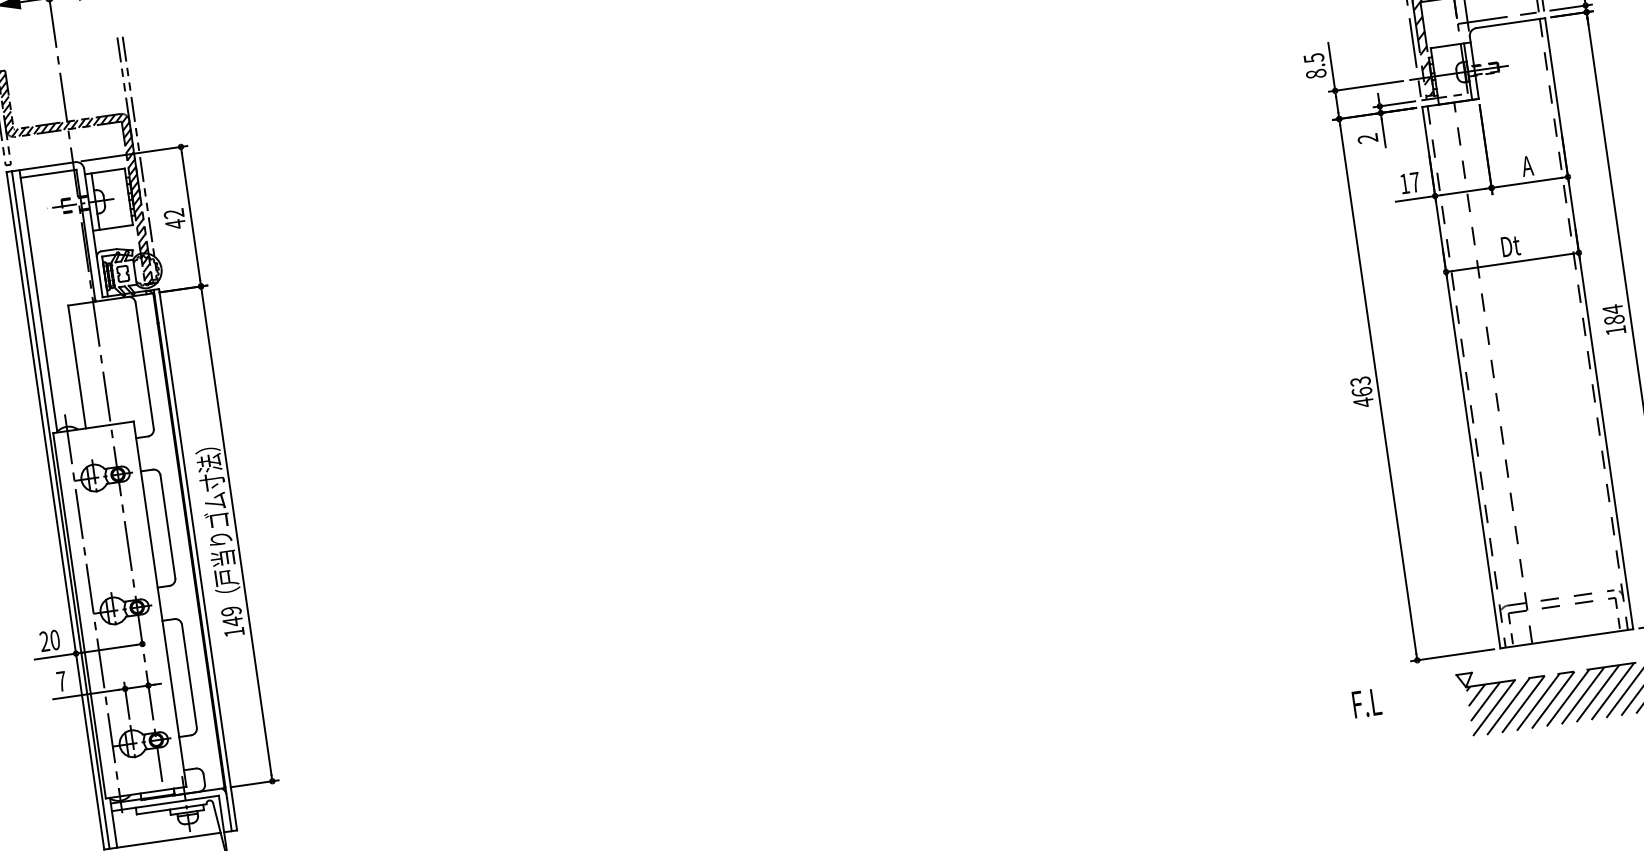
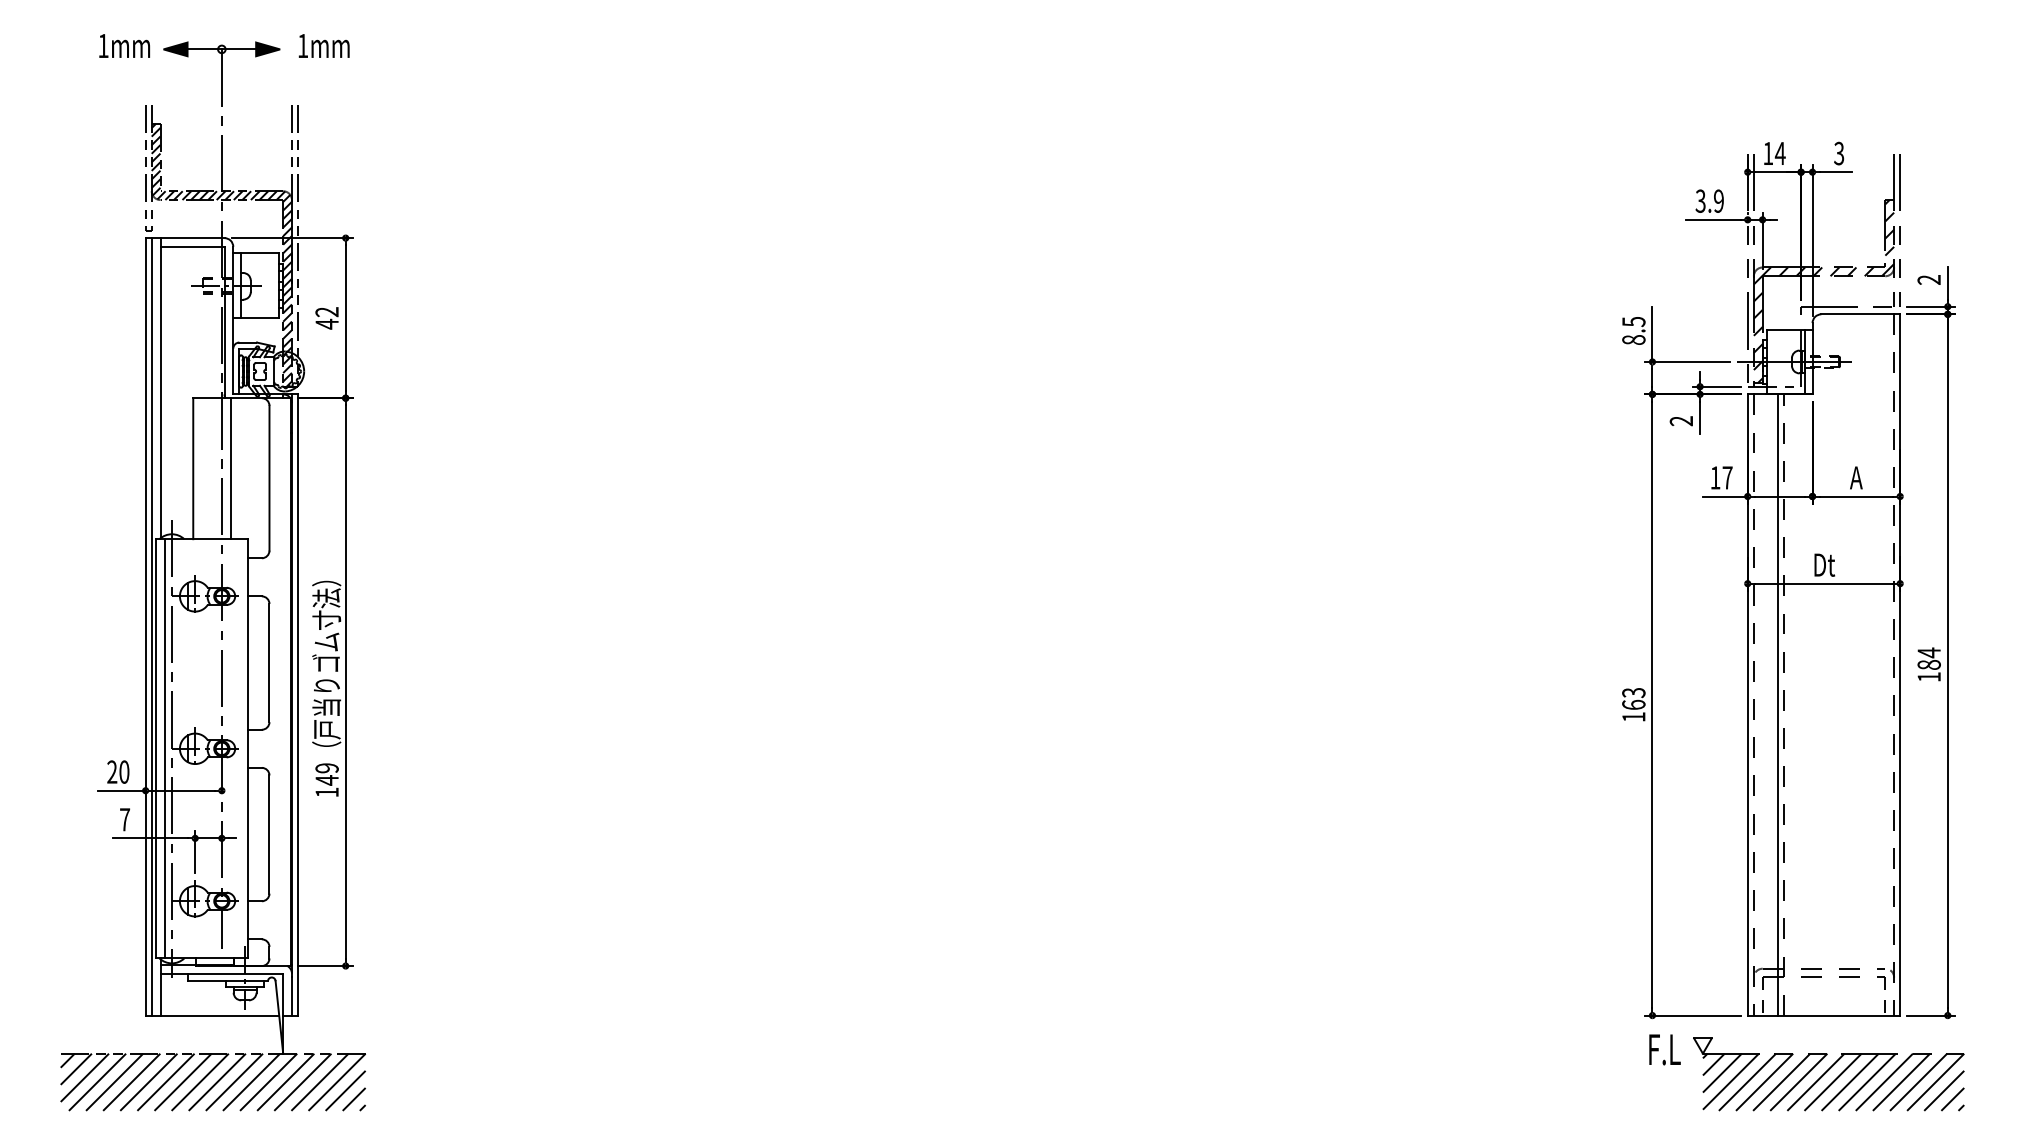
line: (110, 362) -> (231, 468), added
line: (1488, 373) -> (1778, 704), added
text: (1363, 402) -> (1633, 716), 463 -> 163
line: (88, 614) -> (165, 748), added
text: (1366, 703) -> (1664, 1049), moved

